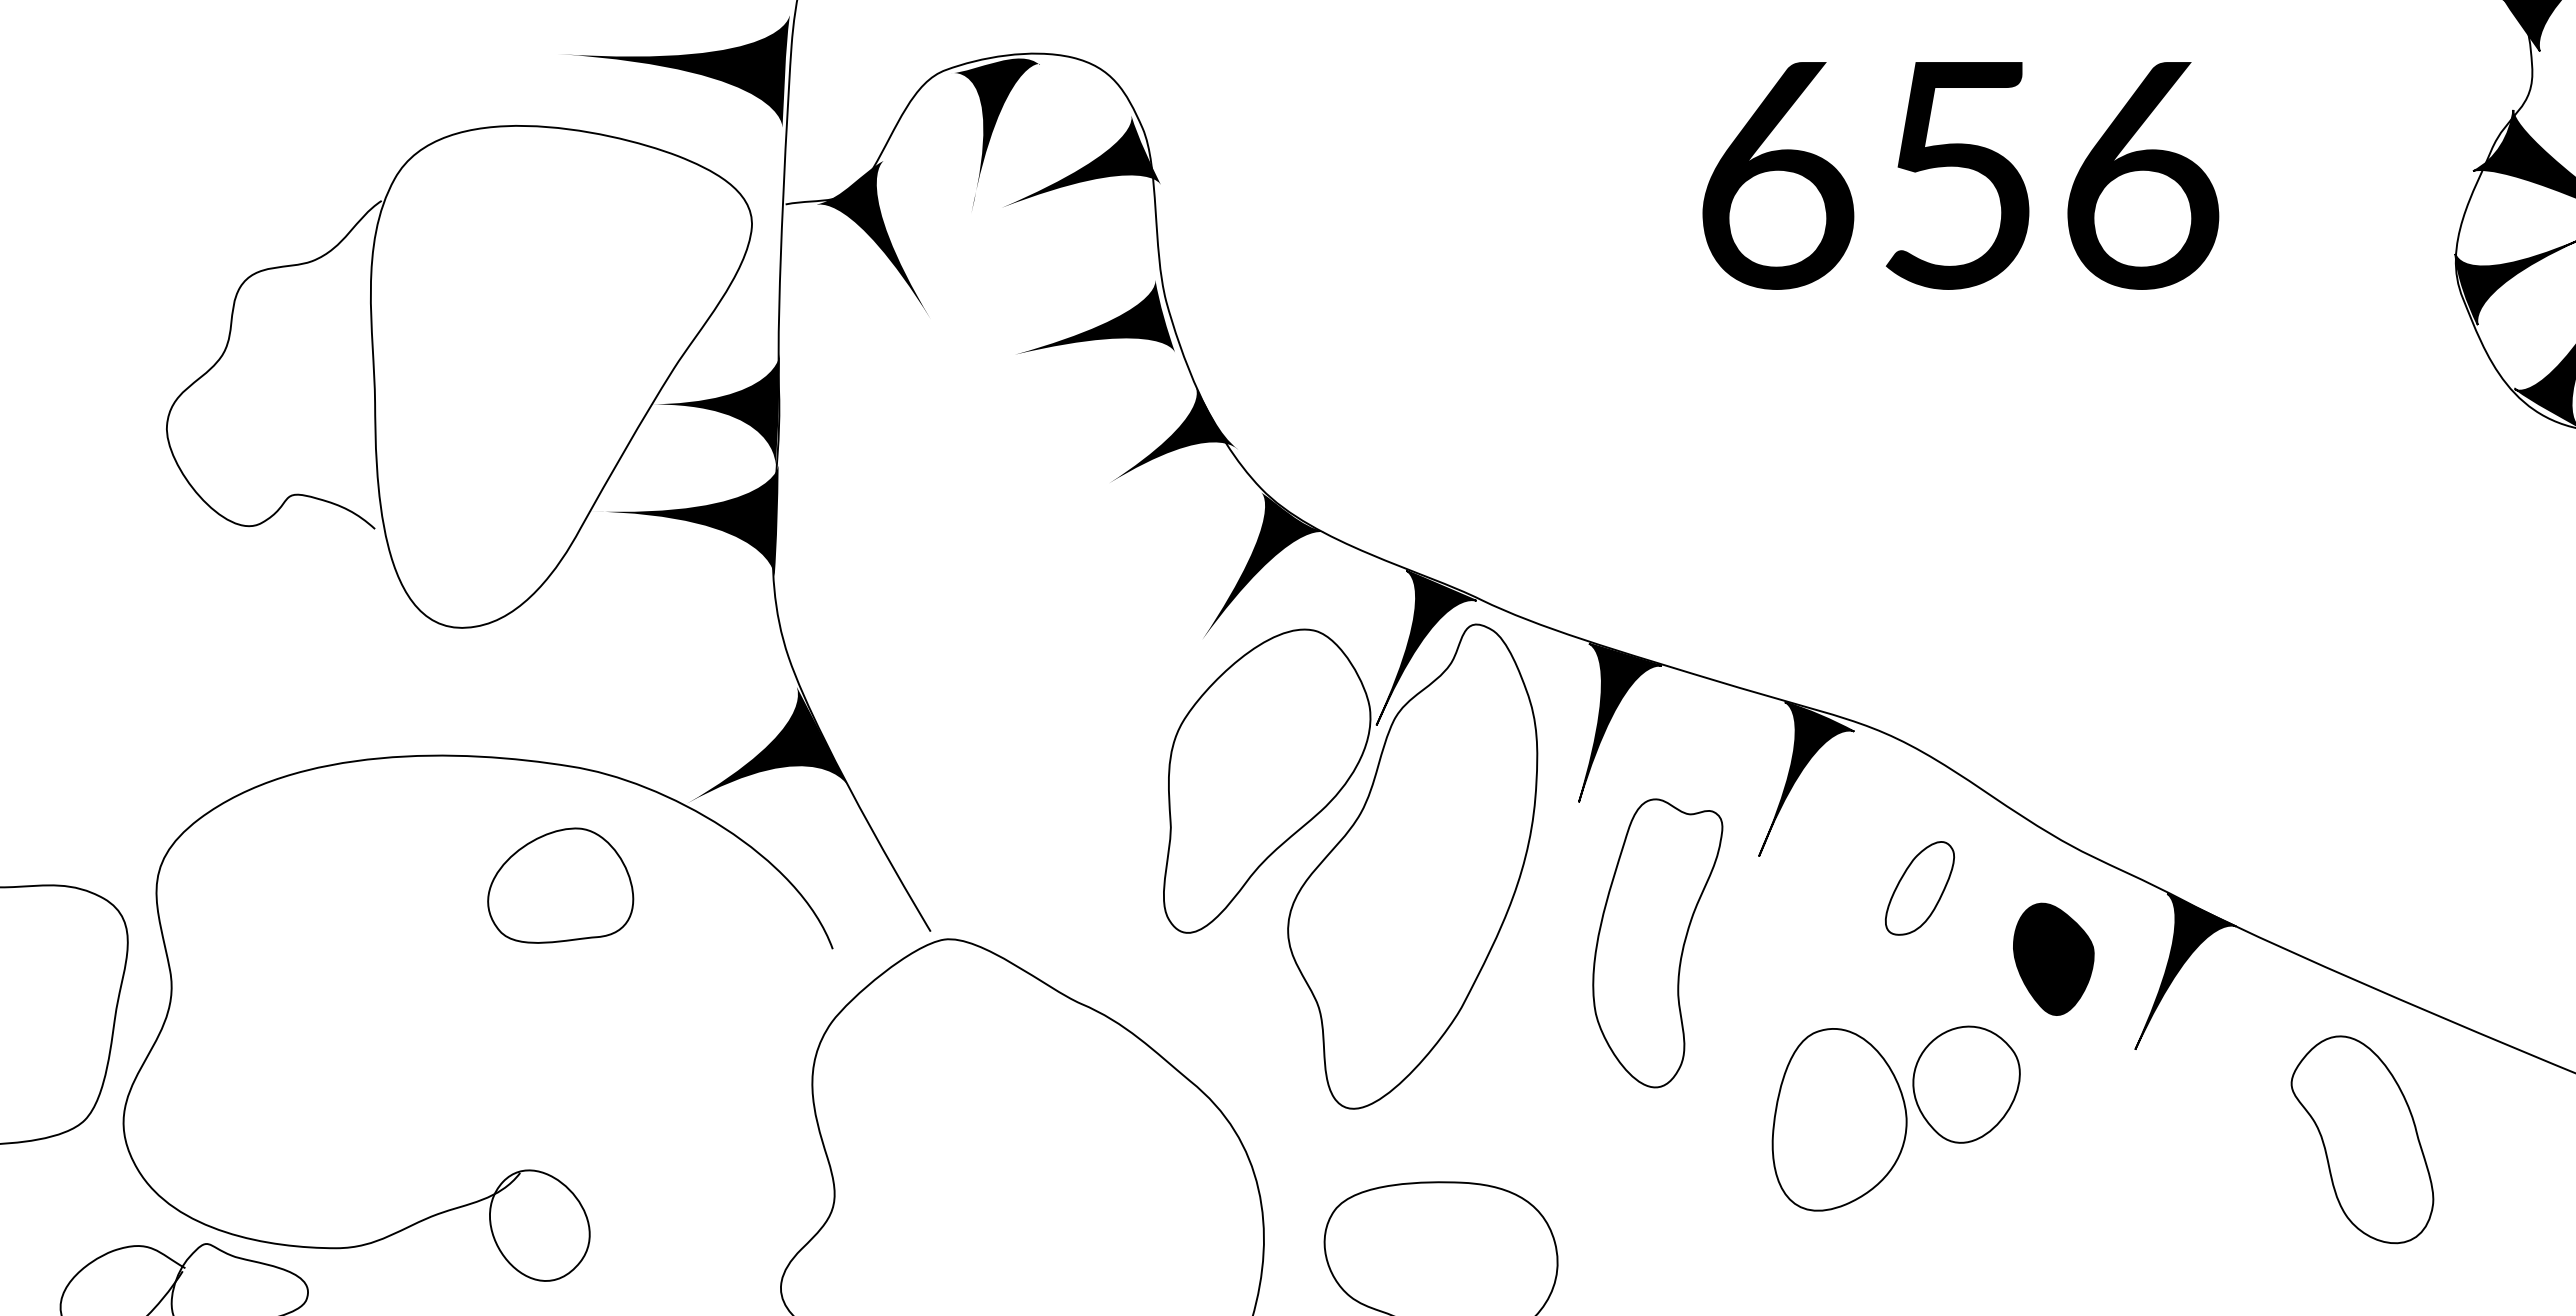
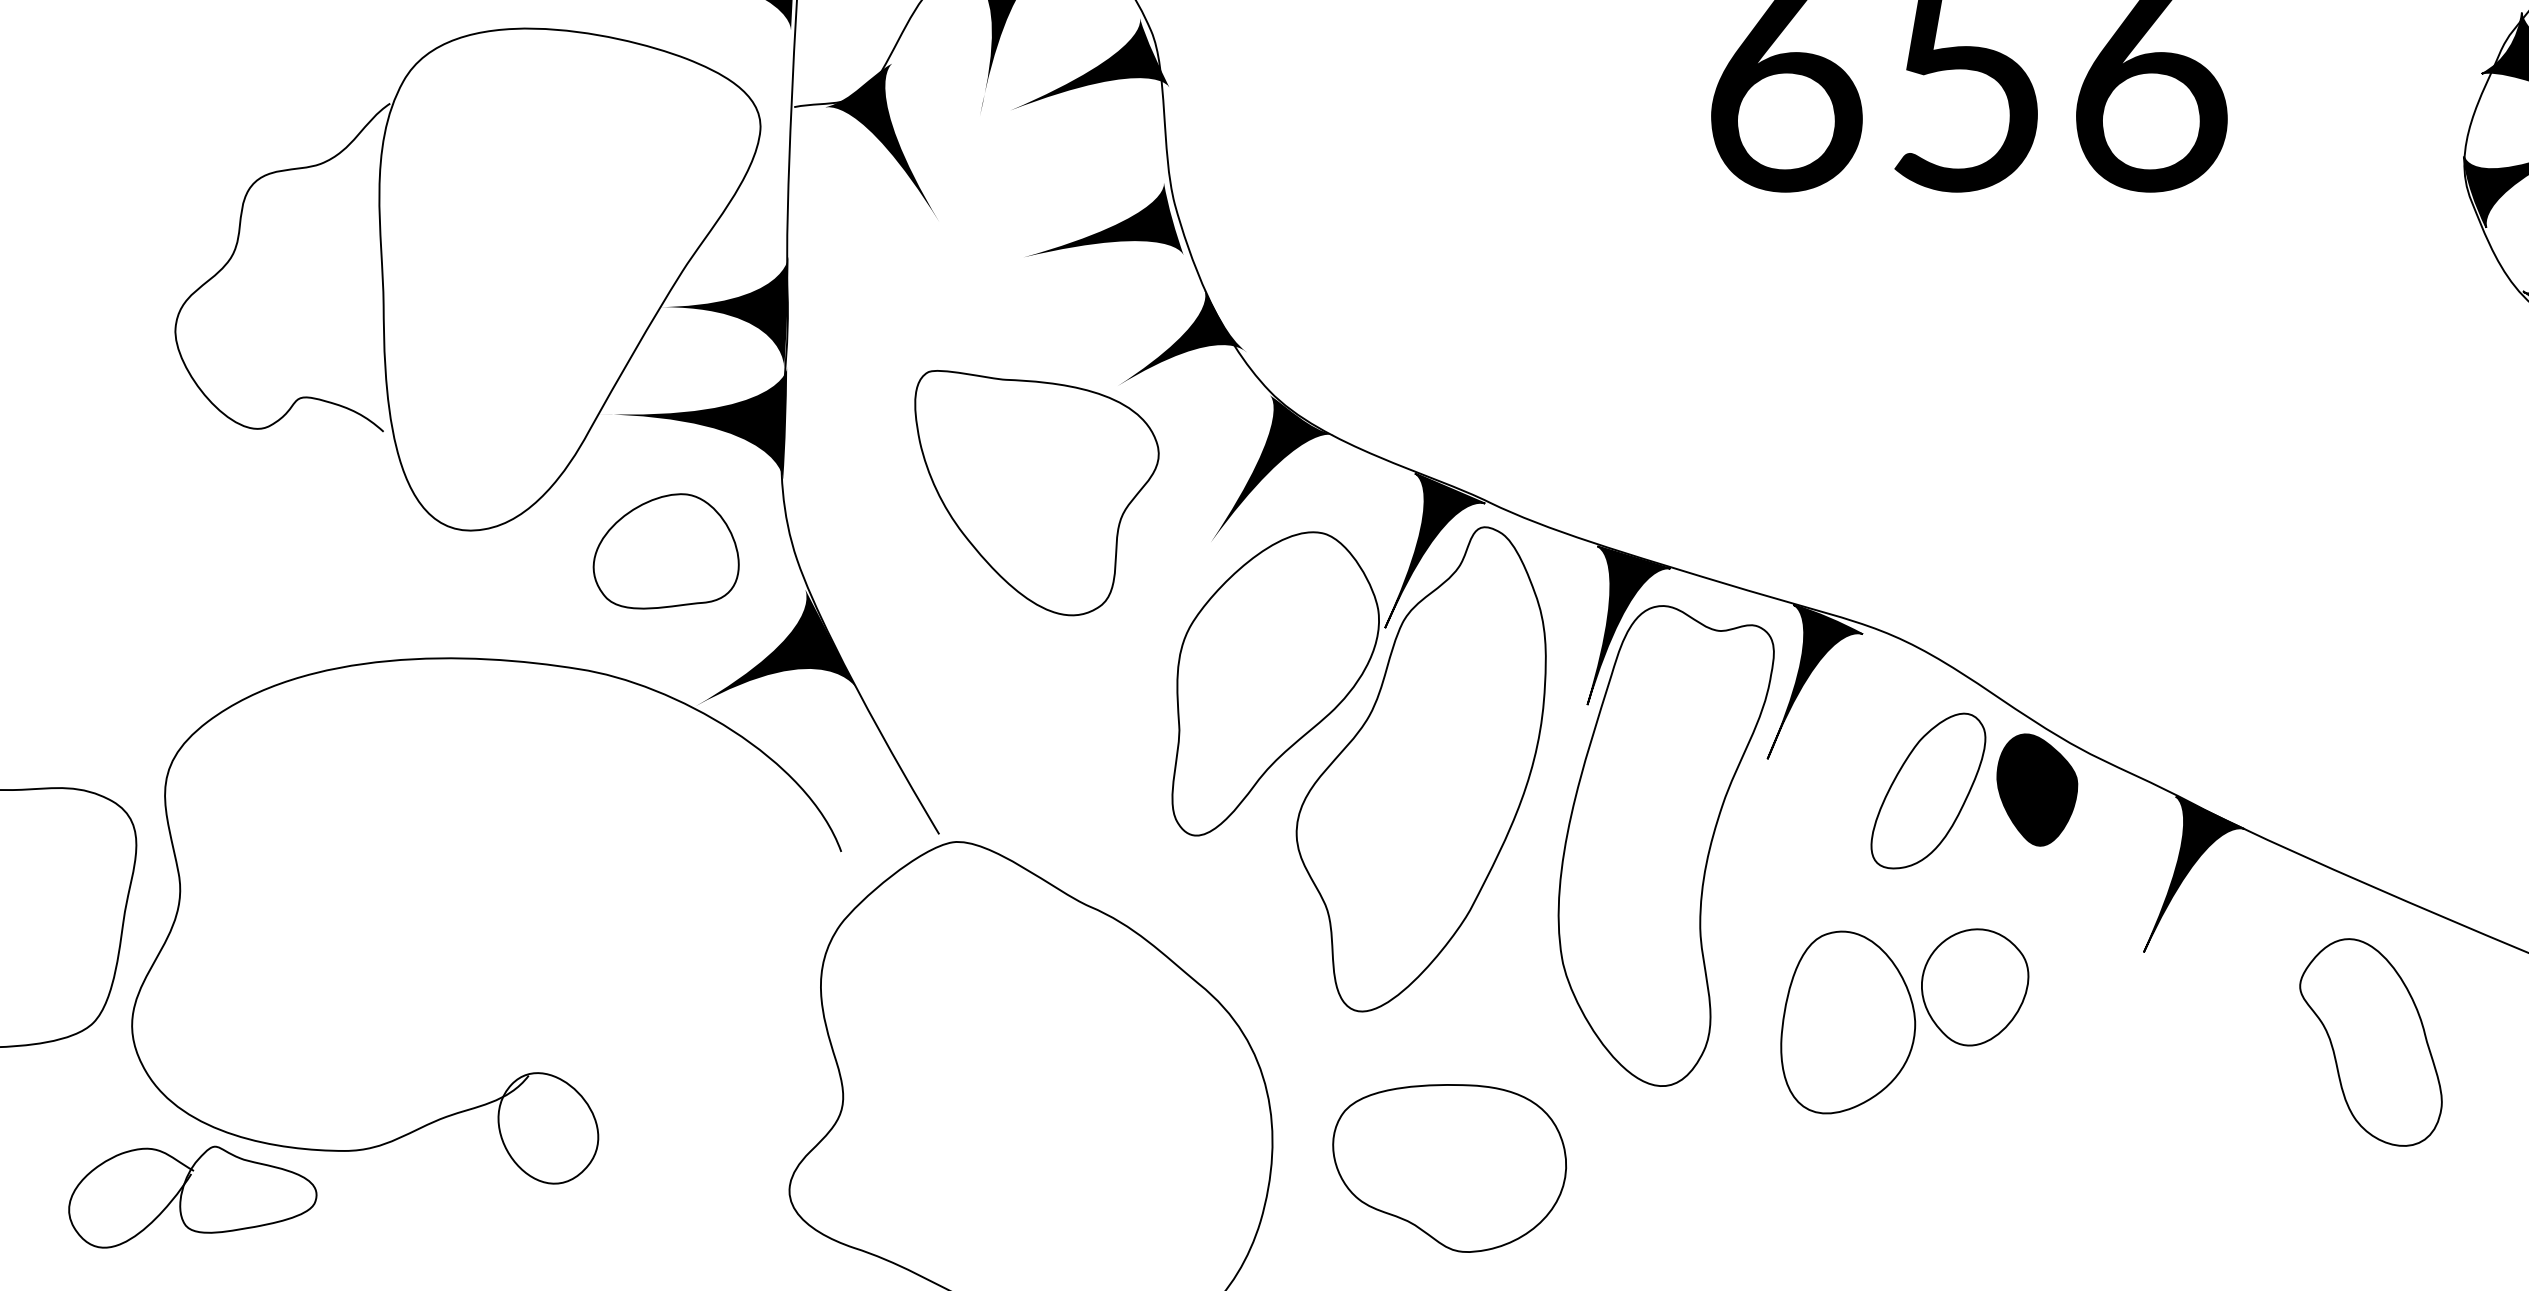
part: (1028, 590) -> (1037, 493), added
part: (560, 885) -> (666, 551), moved
part: (1919, 888) -> (1928, 791), size x1.67
part: (1657, 943) -> (1666, 846), size x1.67
part: (2053, 958) -> (2037, 789), moved

